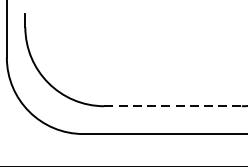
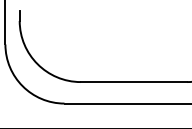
line: (173, 106) -> (134, 82), dashed -> solid

